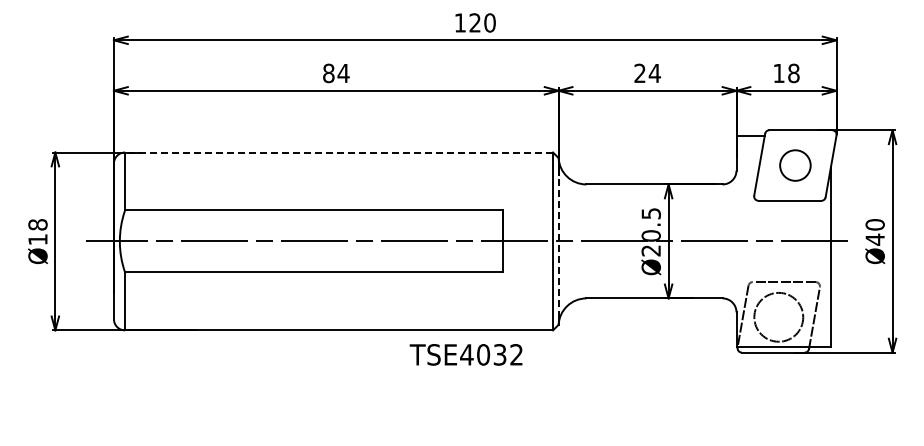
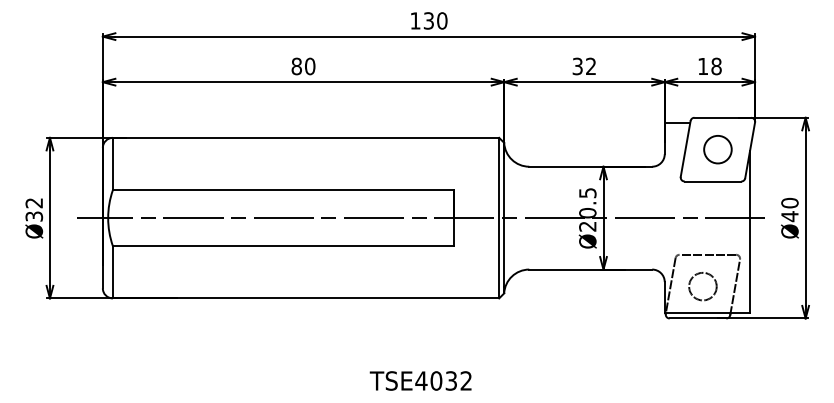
text: (474, 22) -> (428, 20), 120 -> 130
text: (343, 73) -> (310, 66), 84 -> 80
text: (647, 73) -> (584, 66), 24 -> 32
line: (339, 152) -> (306, 137), dashed -> solid
text: (37, 232) -> (33, 210), Ø18 -> Ø32
line: (558, 237) -> (504, 214), dashed -> solid
circle: (778, 317) -> (702, 286), size x0.62
text: (465, 354) -> (420, 380), moved

